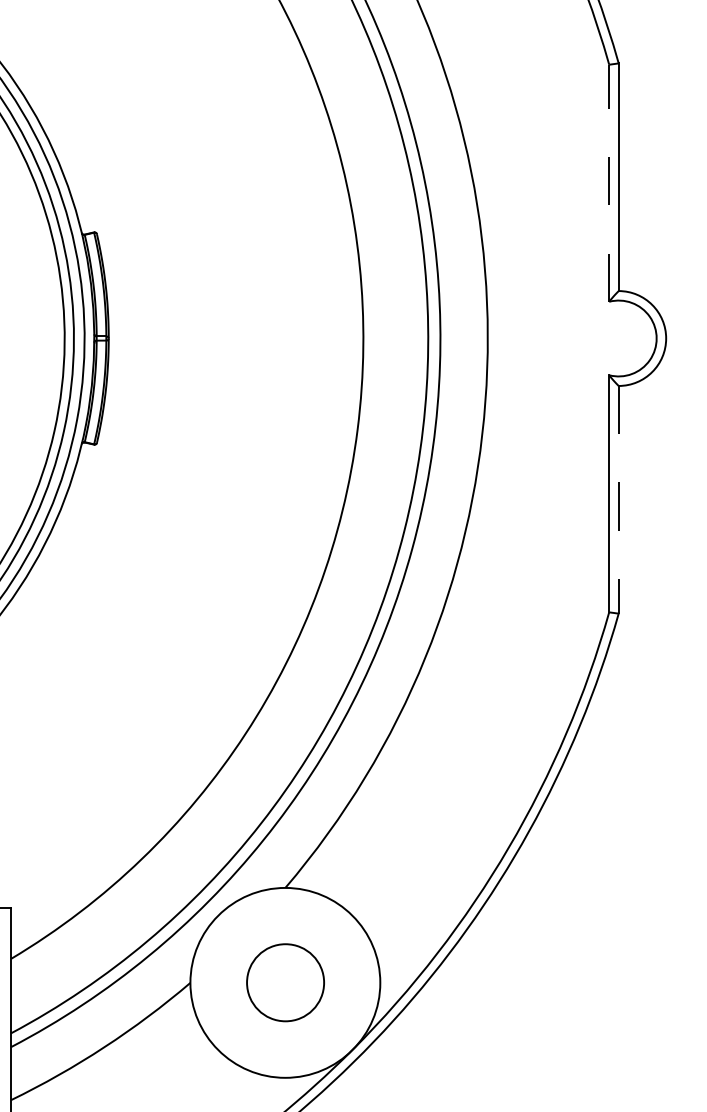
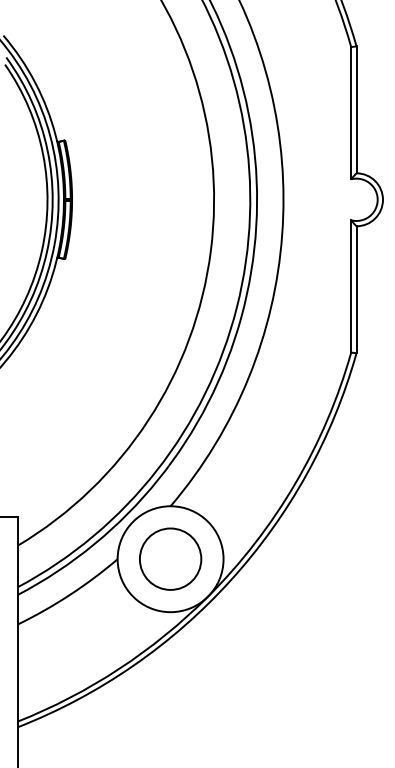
line: (609, 181) -> (351, 112), dashed -> solid
line: (618, 501) -> (356, 290), dashed -> solid
circle: (285, 981) -> (170, 558), size x1.43

